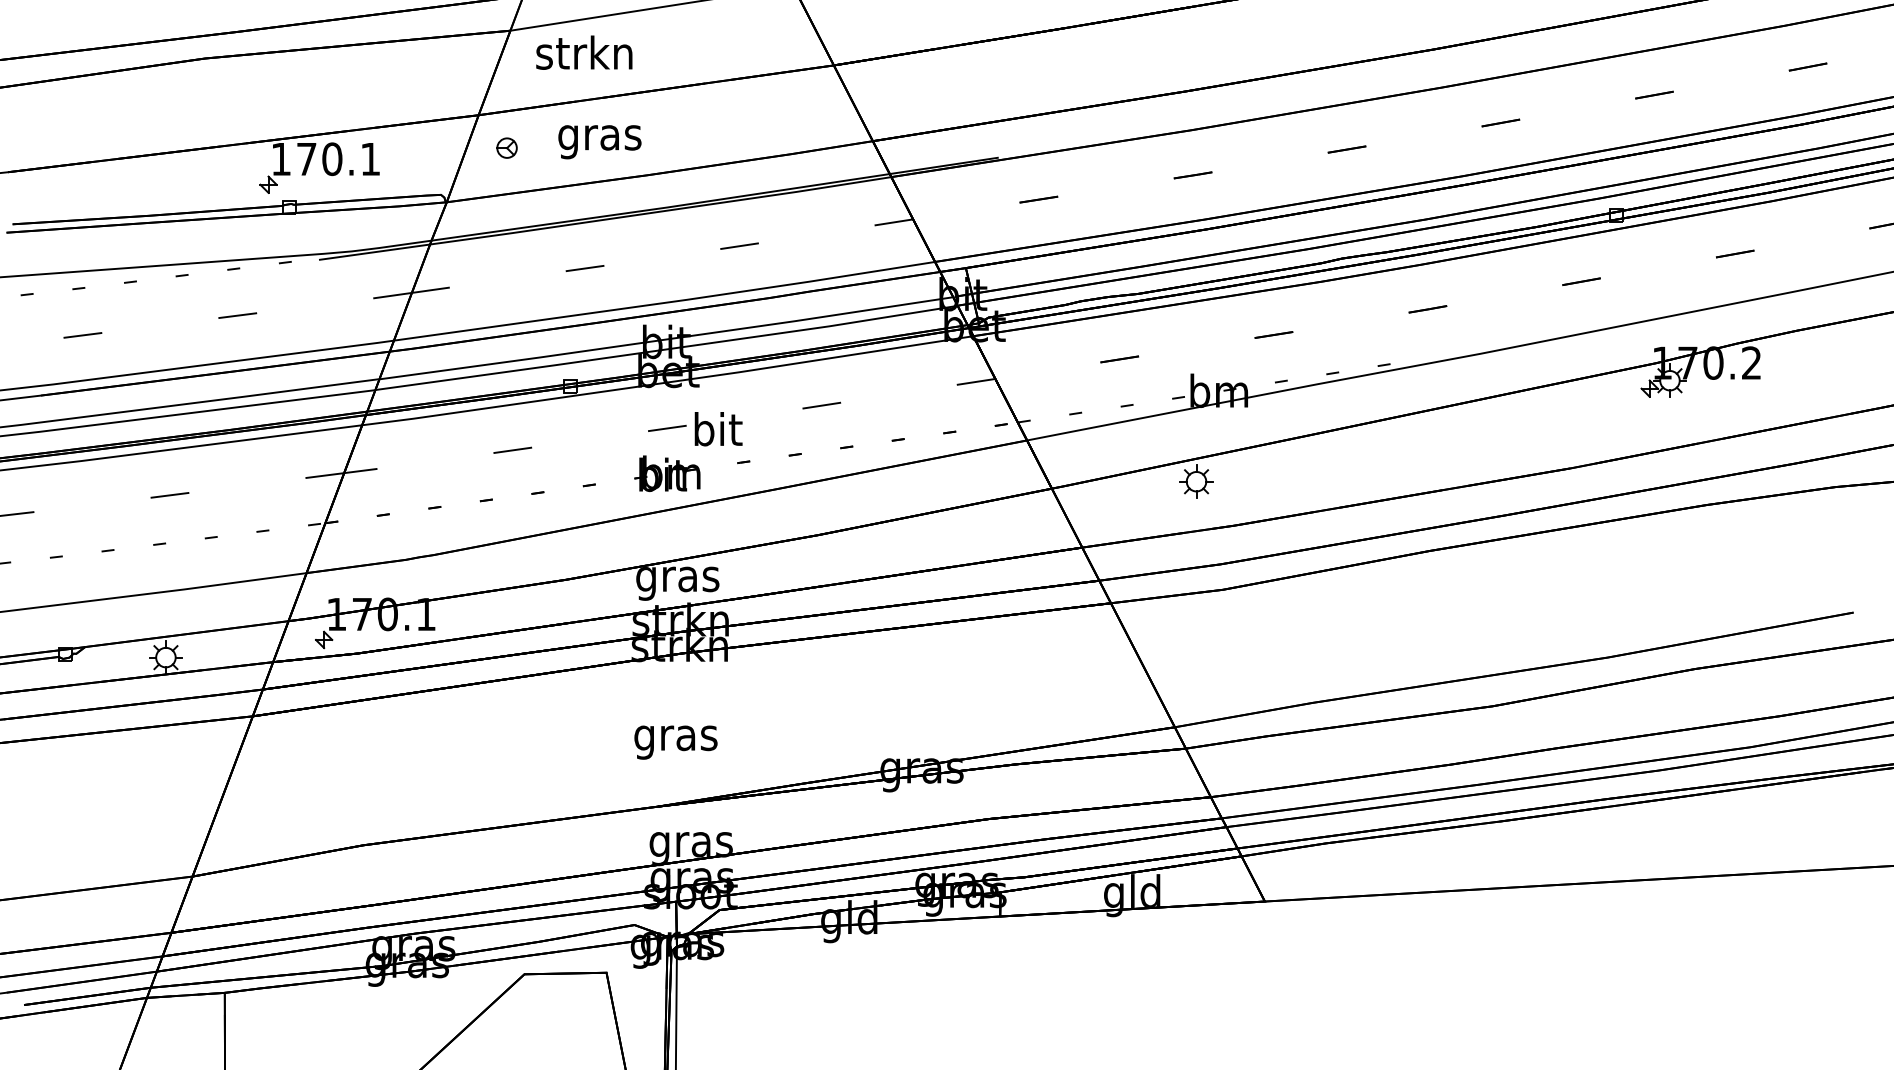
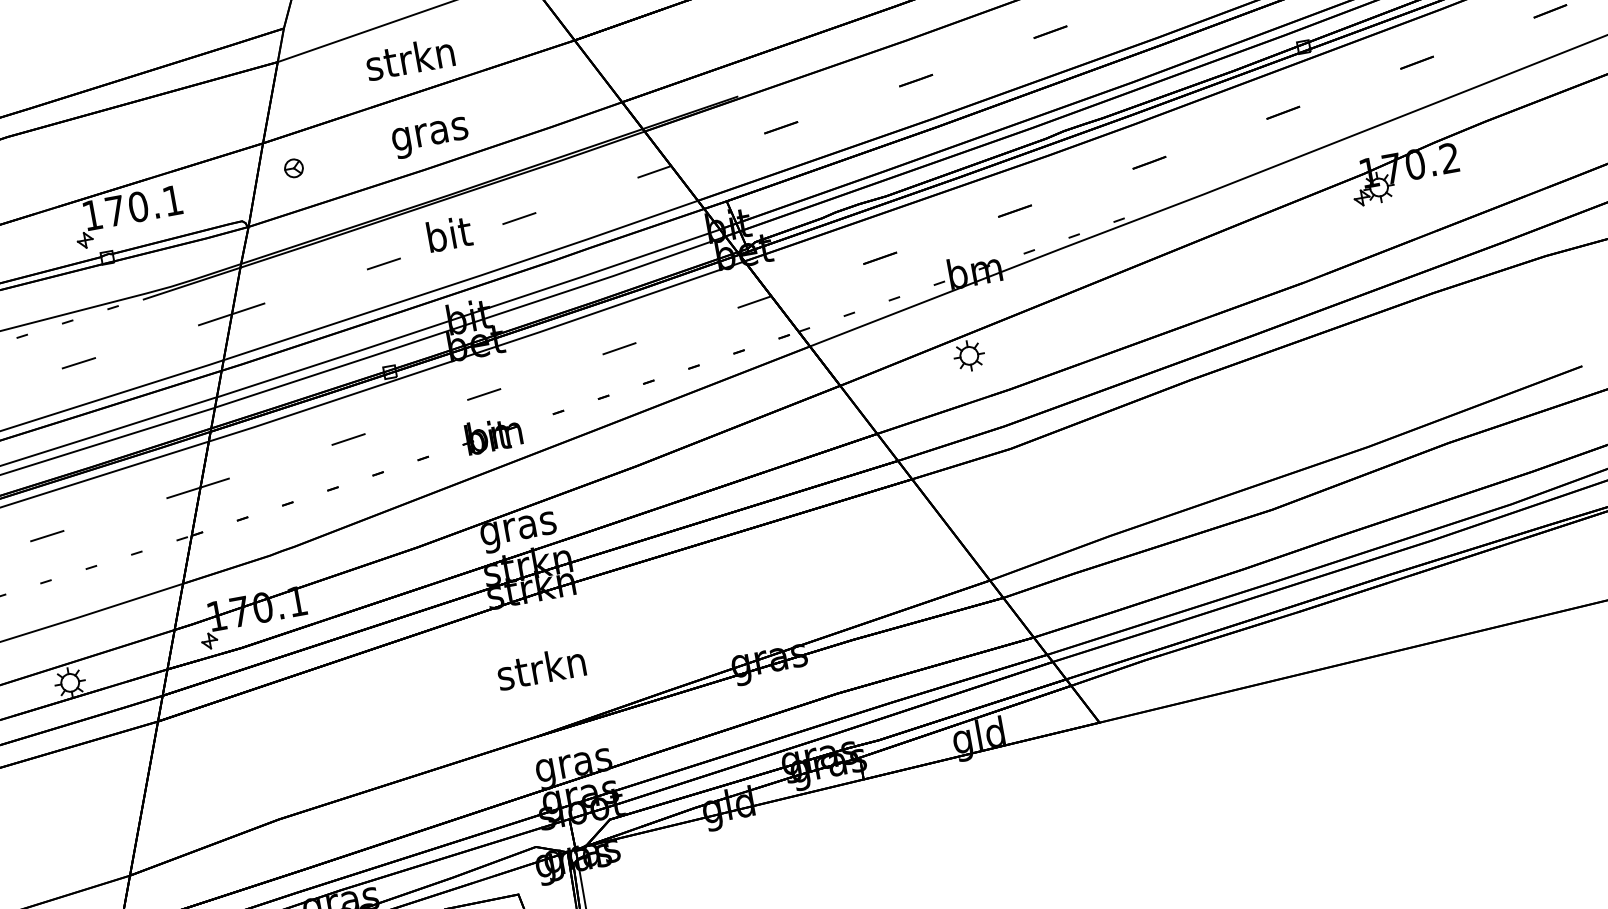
text: (584, 52) -> (410, 58), moved
text: (599, 142) -> (430, 138), moved
text: (718, 429) -> (449, 234), moved
text: (675, 737) -> (542, 671), gras -> strkn

